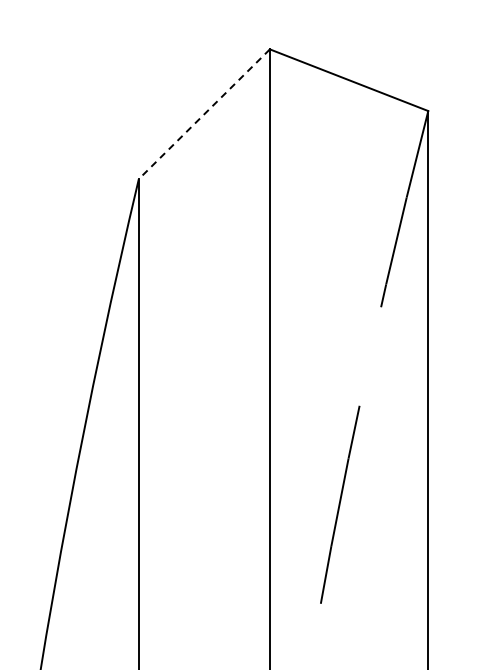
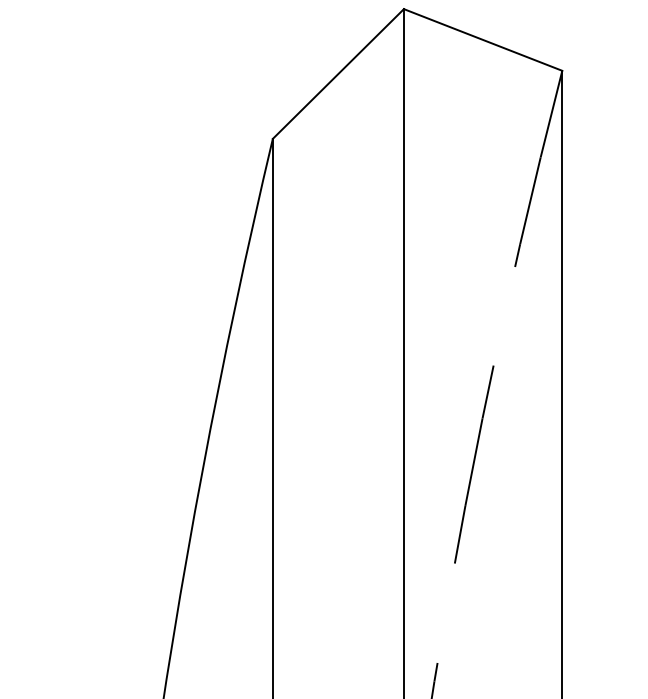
line: (204, 114) -> (338, 74), dashed -> solid

